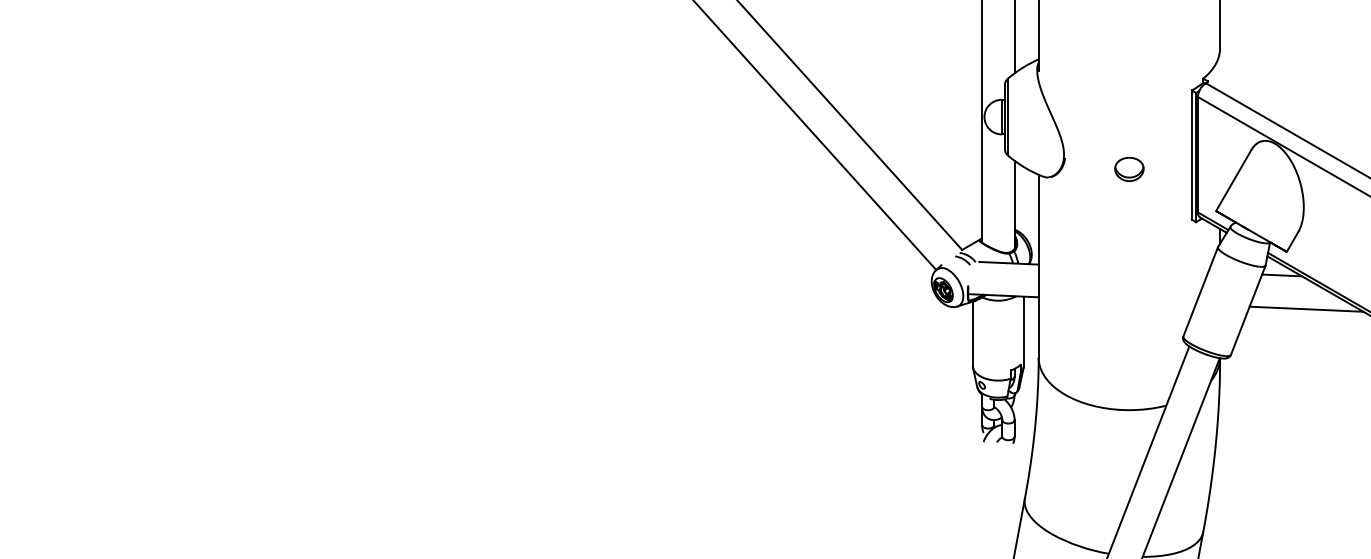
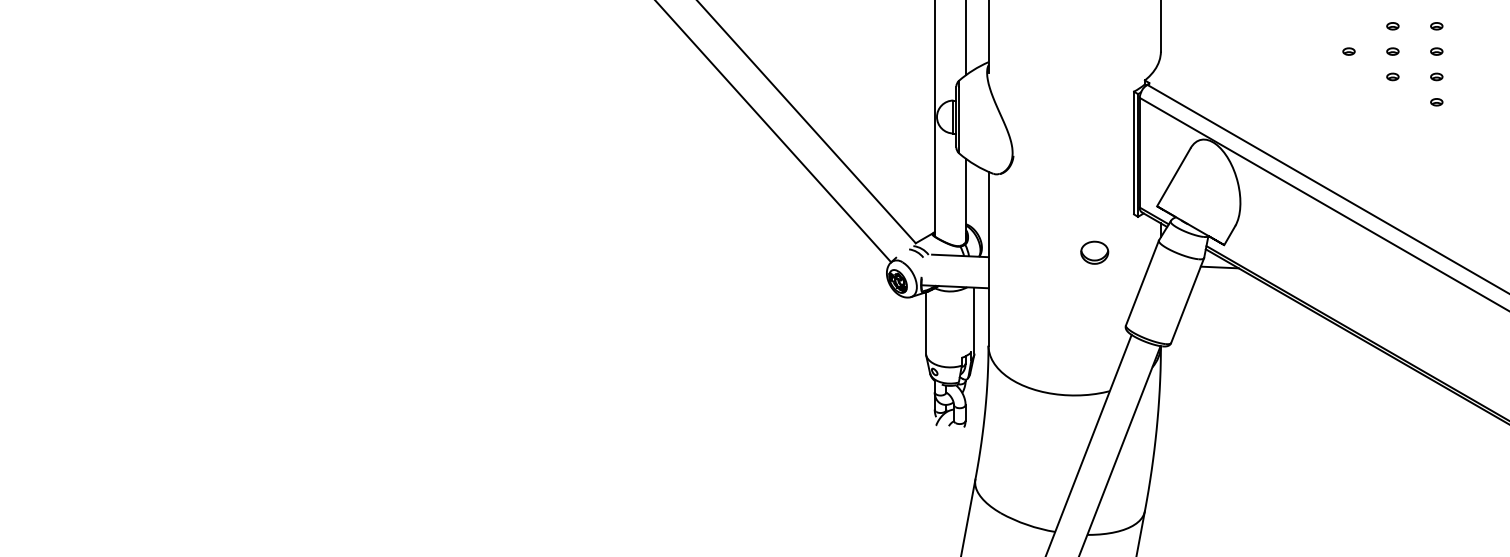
part: (1129, 169) -> (1094, 252), moved
line: (1305, 309) -> (1242, 299), removed

